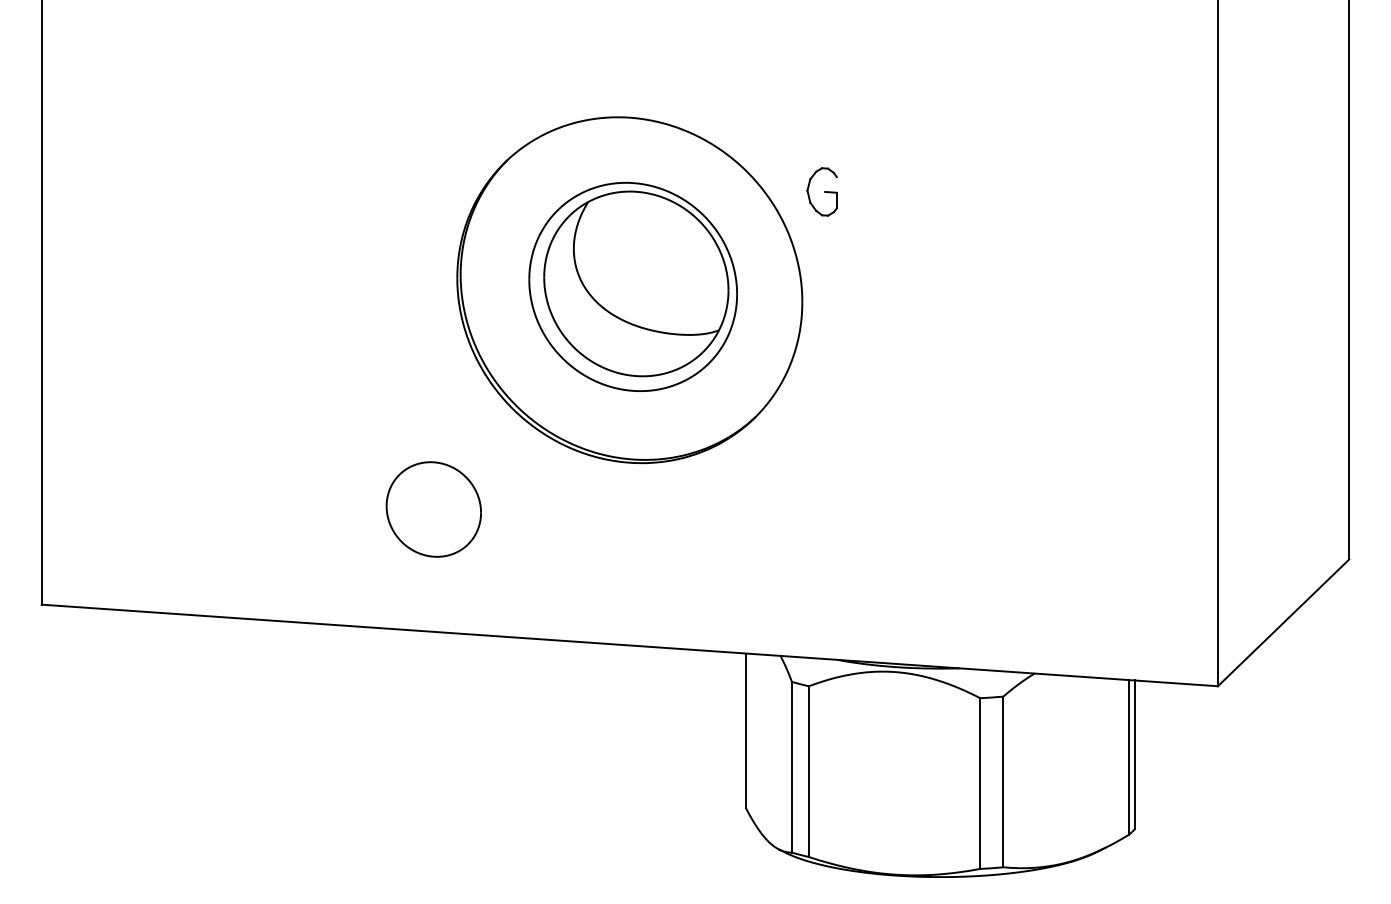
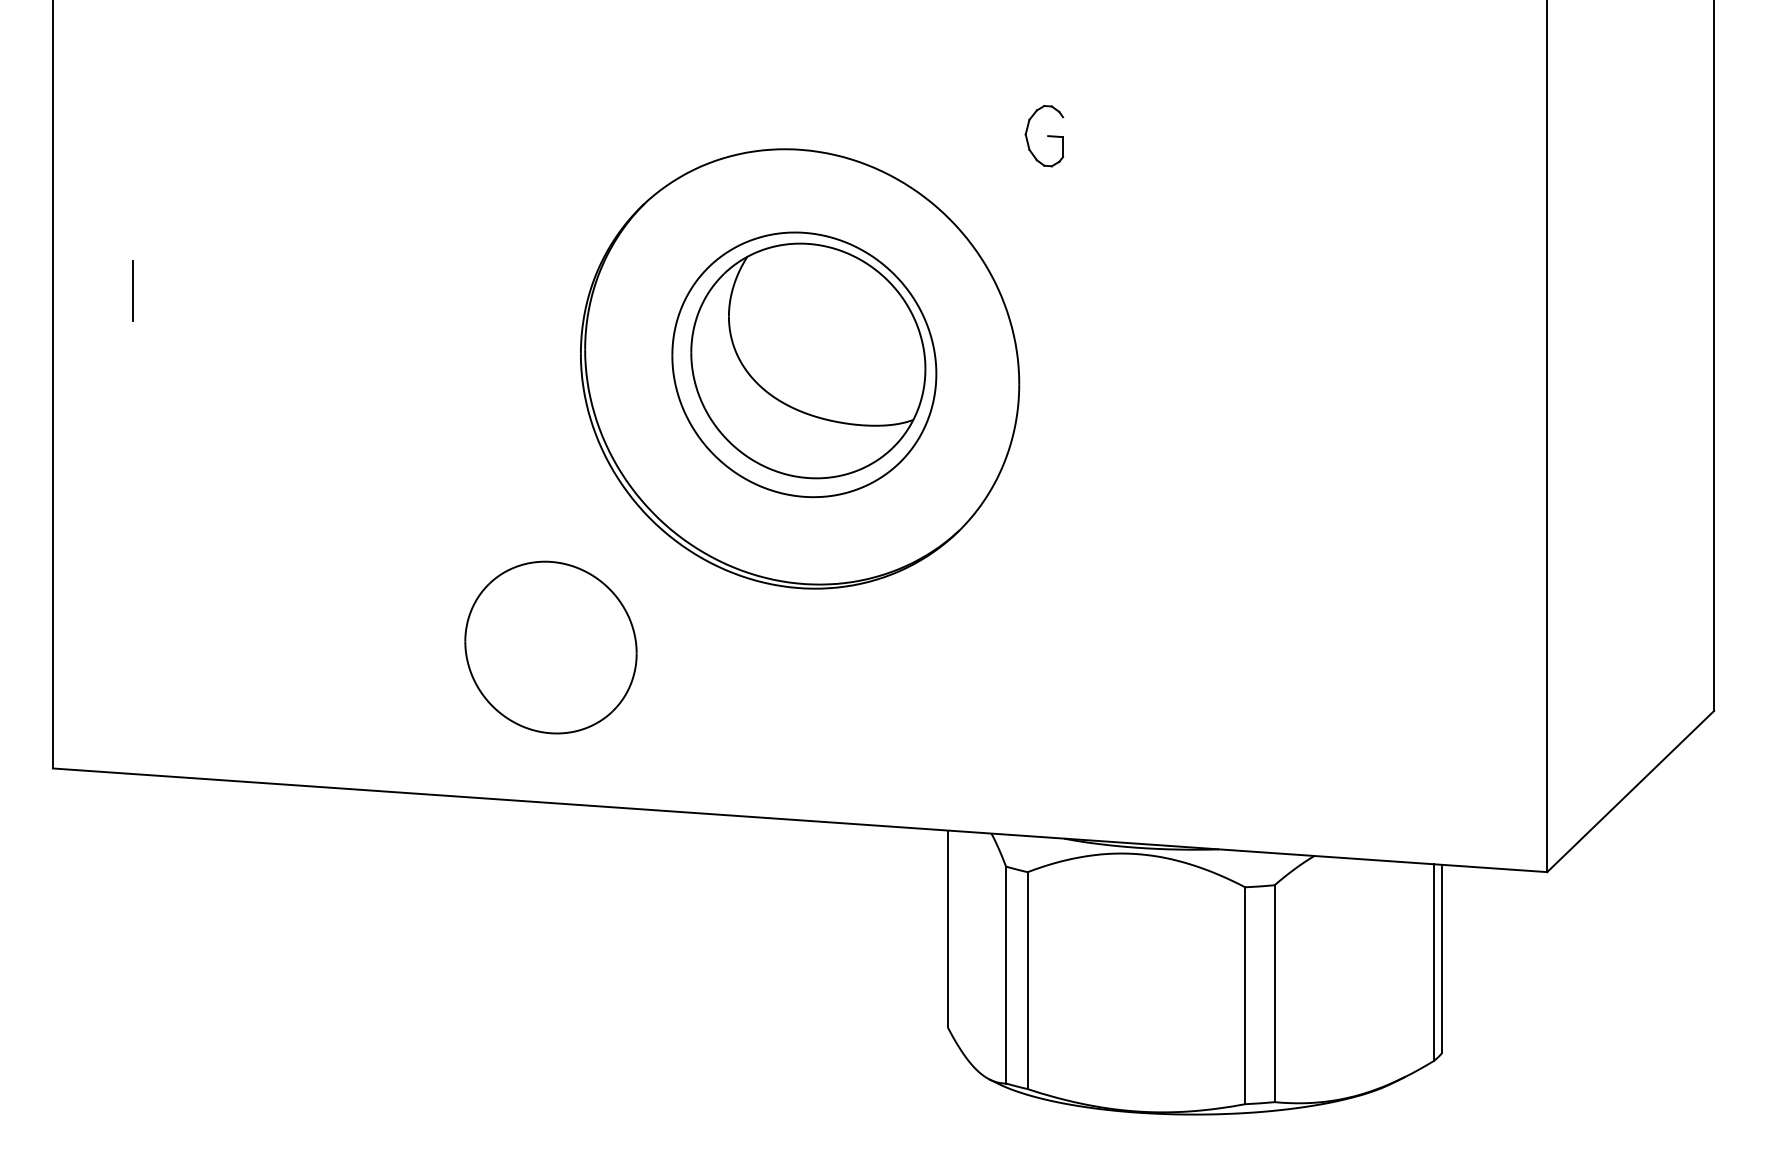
part: (821, 191) -> (1043, 135), moved
line: (104, 228) -> (132, 290), added
part: (433, 509) -> (550, 647), size x1.43

